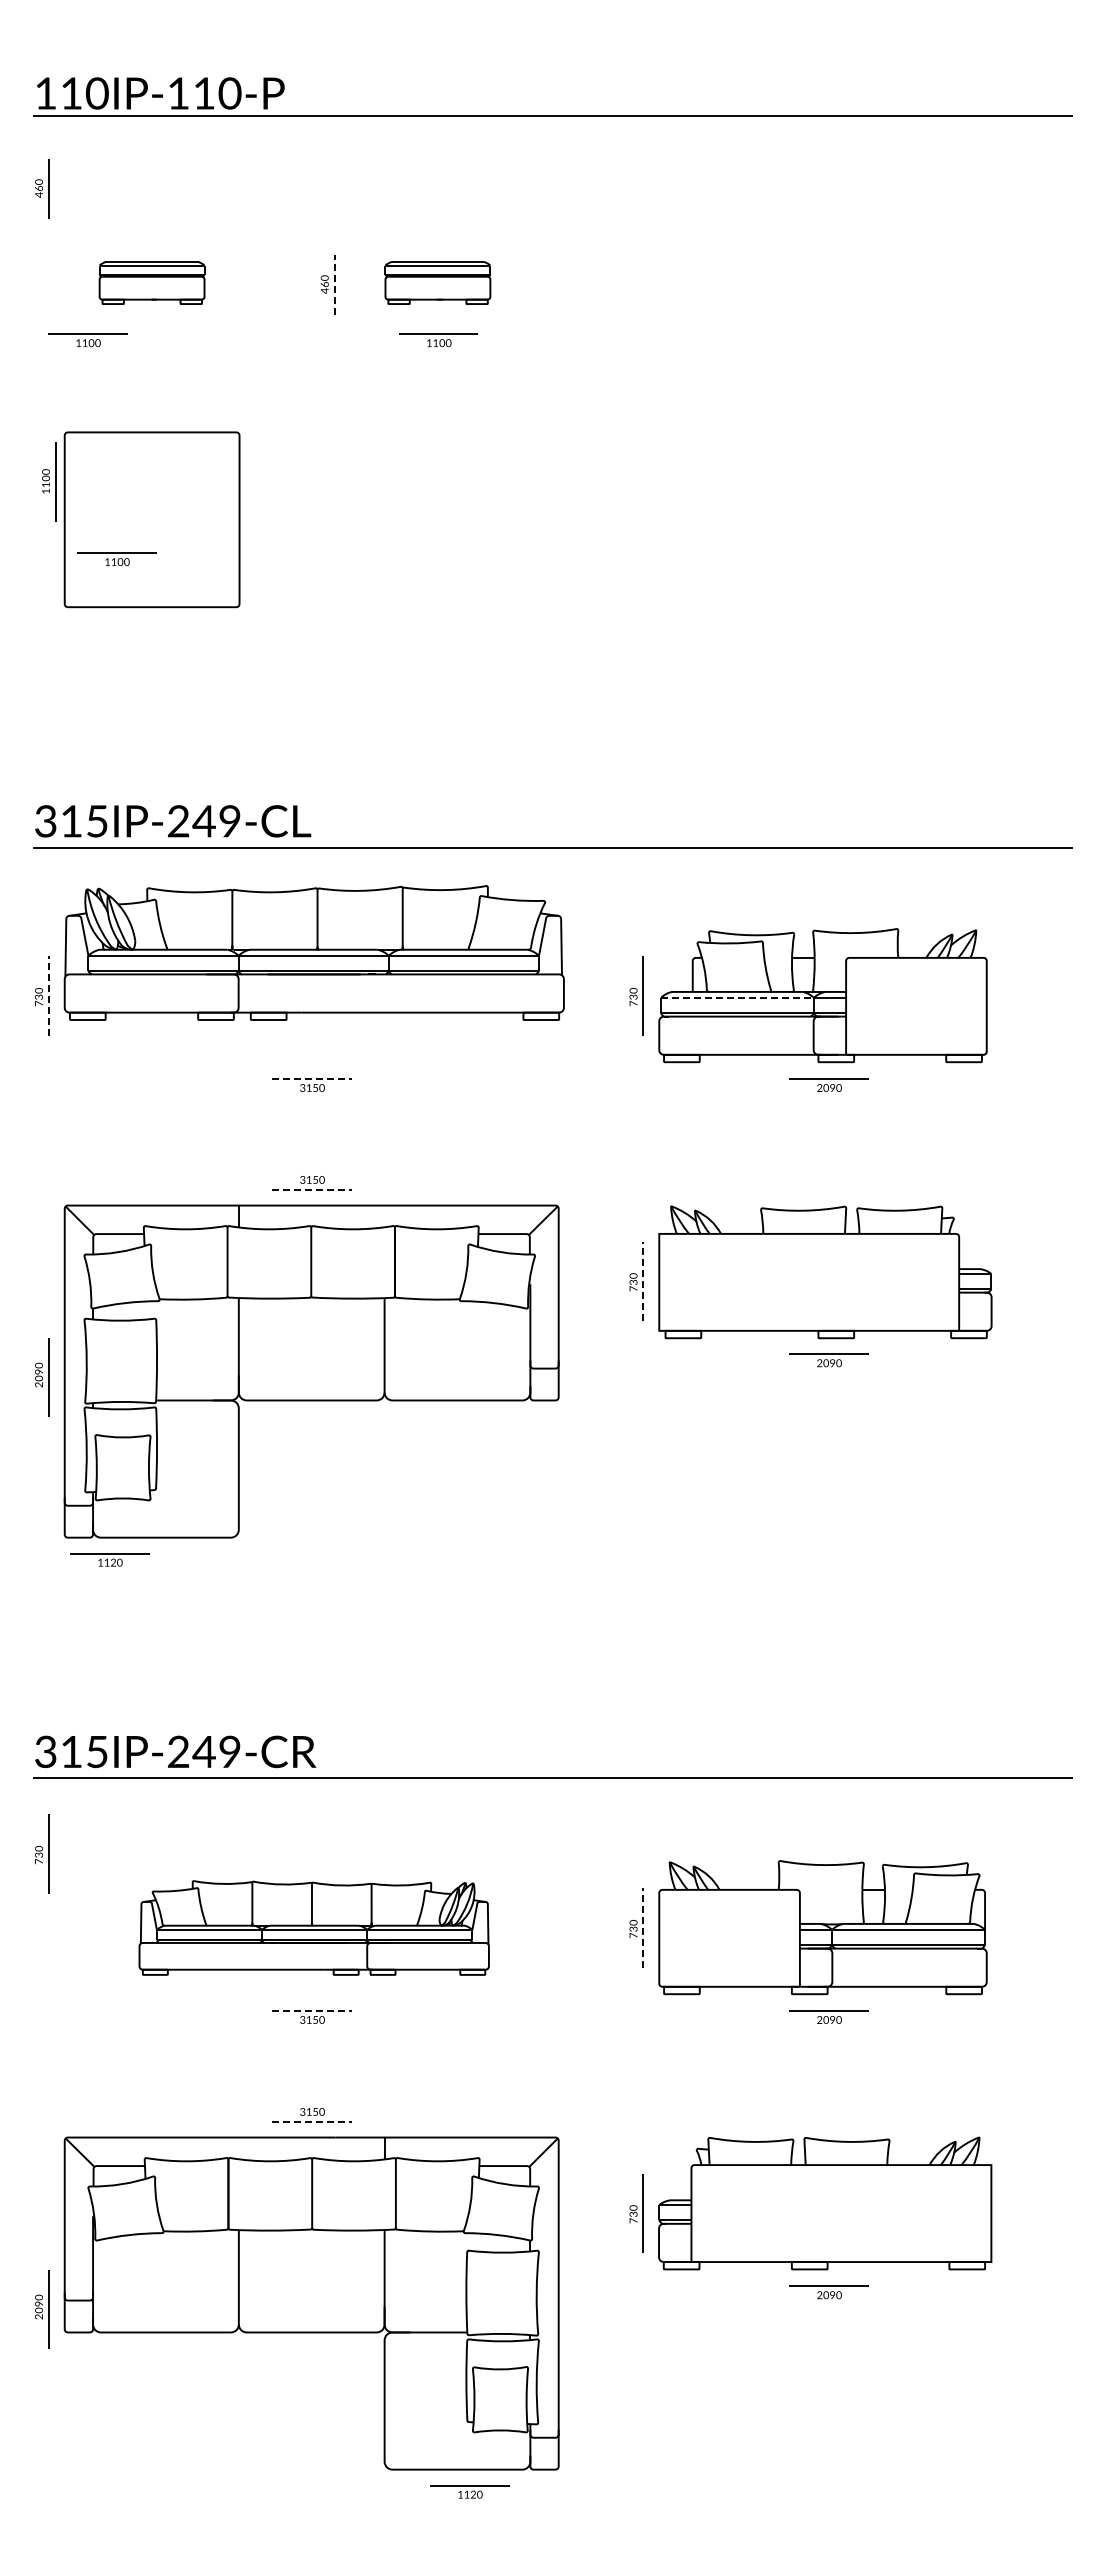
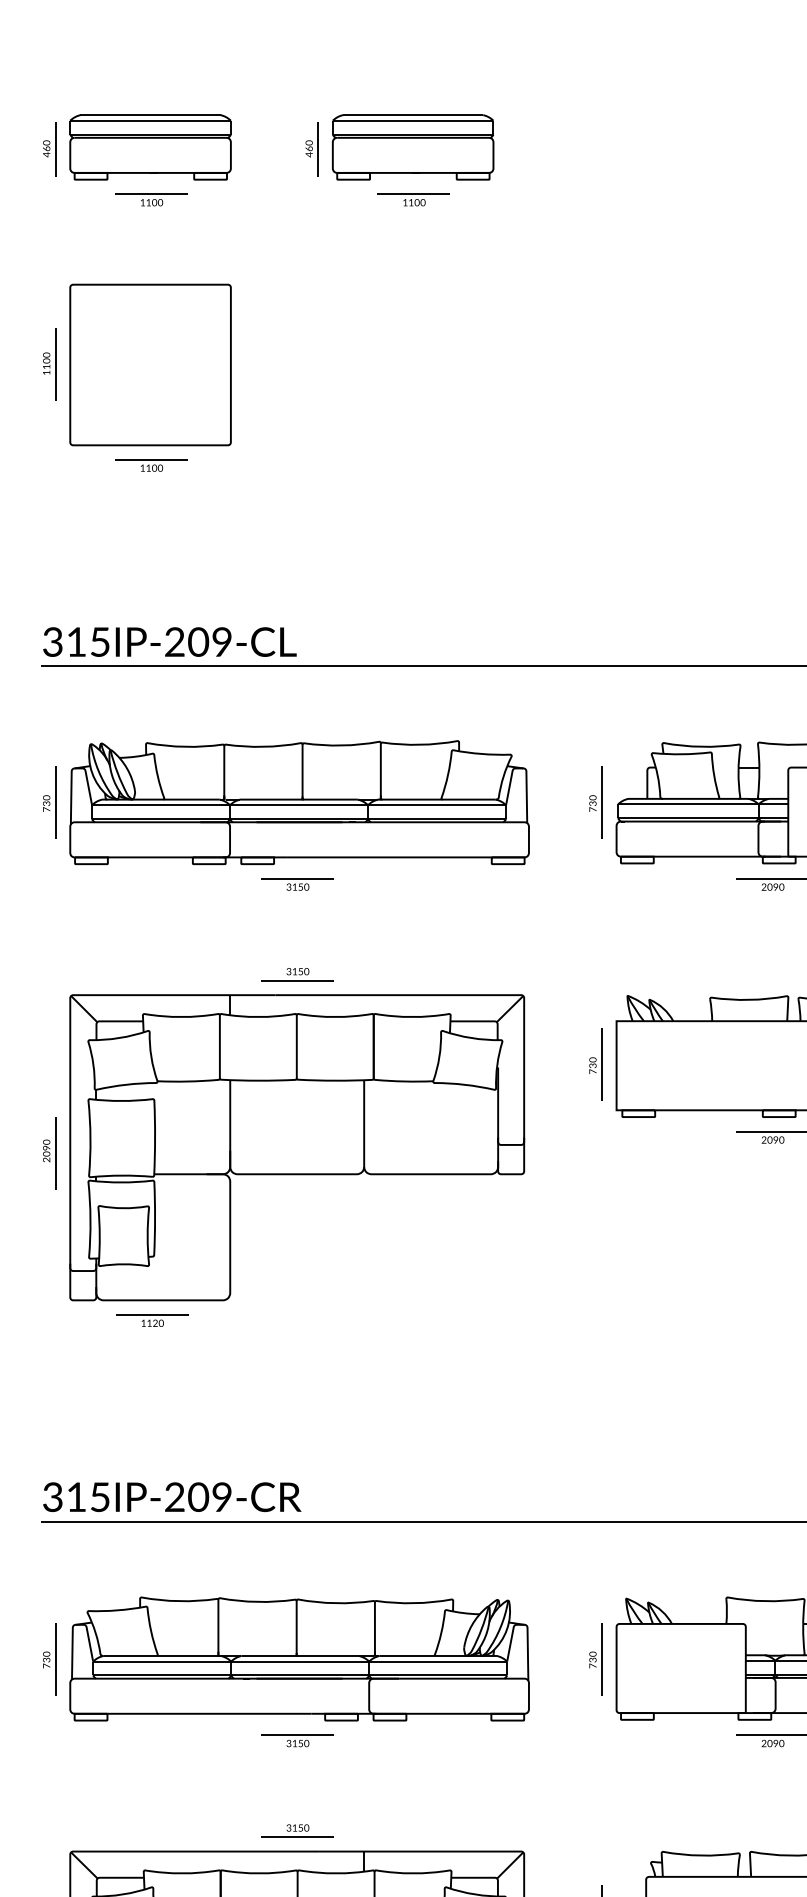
part: (42, 188) -> (49, 148), moved
part: (151, 282) -> (149, 146), size x1.67
part: (437, 282) -> (412, 146), size x1.67
line: (334, 284) -> (318, 148), dashed -> solid
part: (87, 340) -> (150, 200), moved
part: (49, 481) -> (49, 363), moved
part: (116, 559) -> (150, 465), moved
text: (203, 821) -> (197, 642), 315IP-249-CL -> 315IP-209-CL
part: (313, 952) -> (298, 802), moved
line: (48, 996) -> (55, 803), dashed -> solid
line: (737, 997) -> (688, 803), dashed -> solid
line: (312, 1078) -> (297, 878), dashed -> solid
line: (312, 1189) -> (297, 980), dashed -> solid
line: (643, 1281) -> (602, 1064), dashed -> solid
part: (109, 1559) -> (151, 1320), moved
text: (203, 1751) -> (197, 1496), 315IP-249-CR -> 315IP-209-CR
part: (42, 1853) -> (49, 1658), moved
part: (313, 1927) -> (298, 1658), size x1.43
line: (643, 1928) -> (602, 1659), dashed -> solid
line: (312, 2010) -> (297, 1734), dashed -> solid
line: (312, 2121) -> (297, 1836), dashed -> solid

